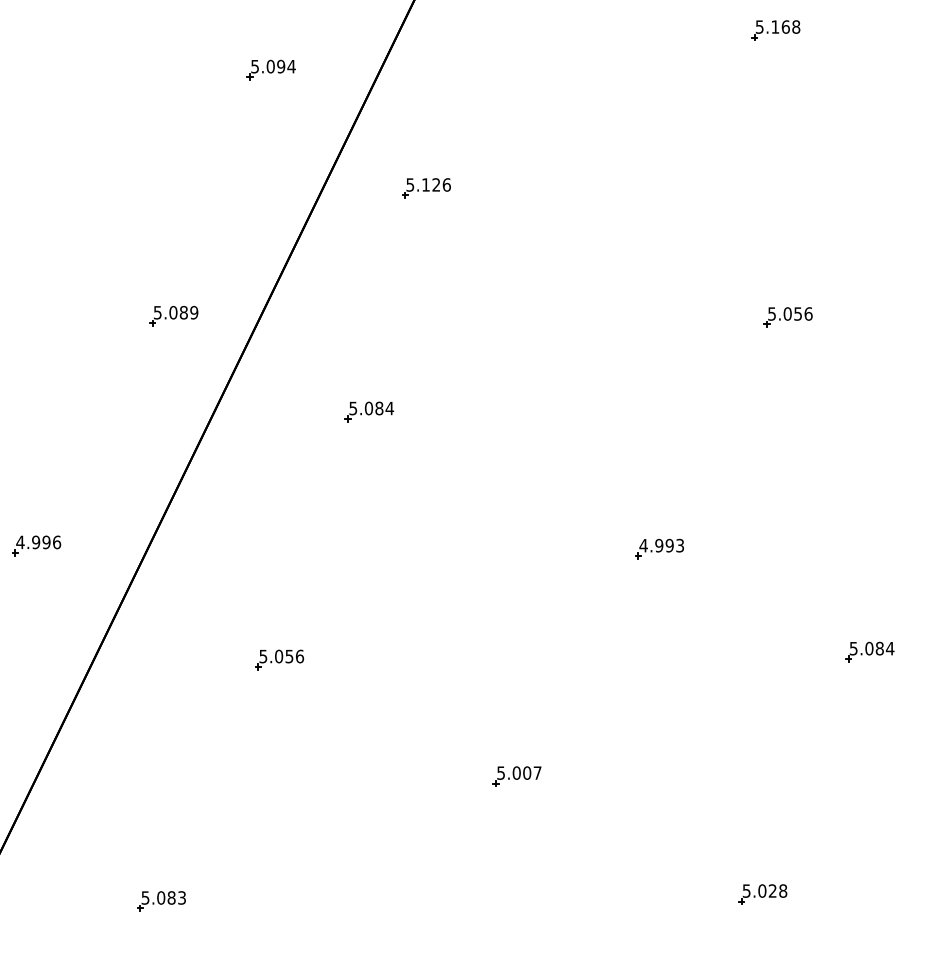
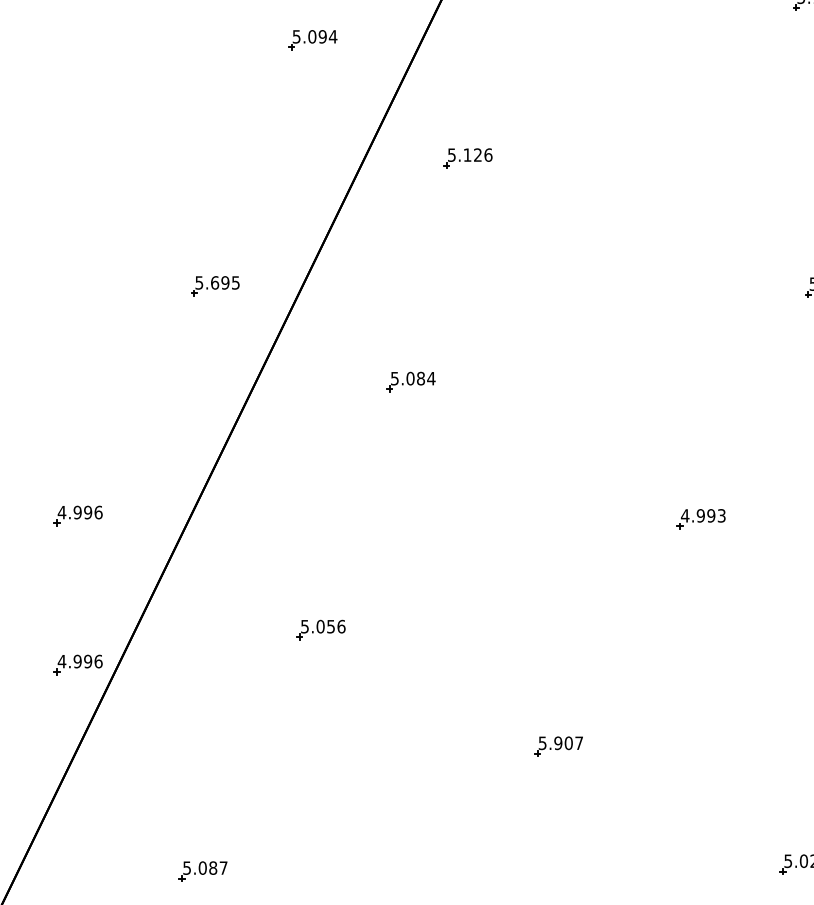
text: (183, 312) -> (225, 282), 5.089 -> 5.695
part: (36, 694) -> (78, 664), added
text: (516, 772) -> (558, 742), 5.007 -> 5.907
text: (181, 897) -> (223, 867), 5.083 -> 5.087

